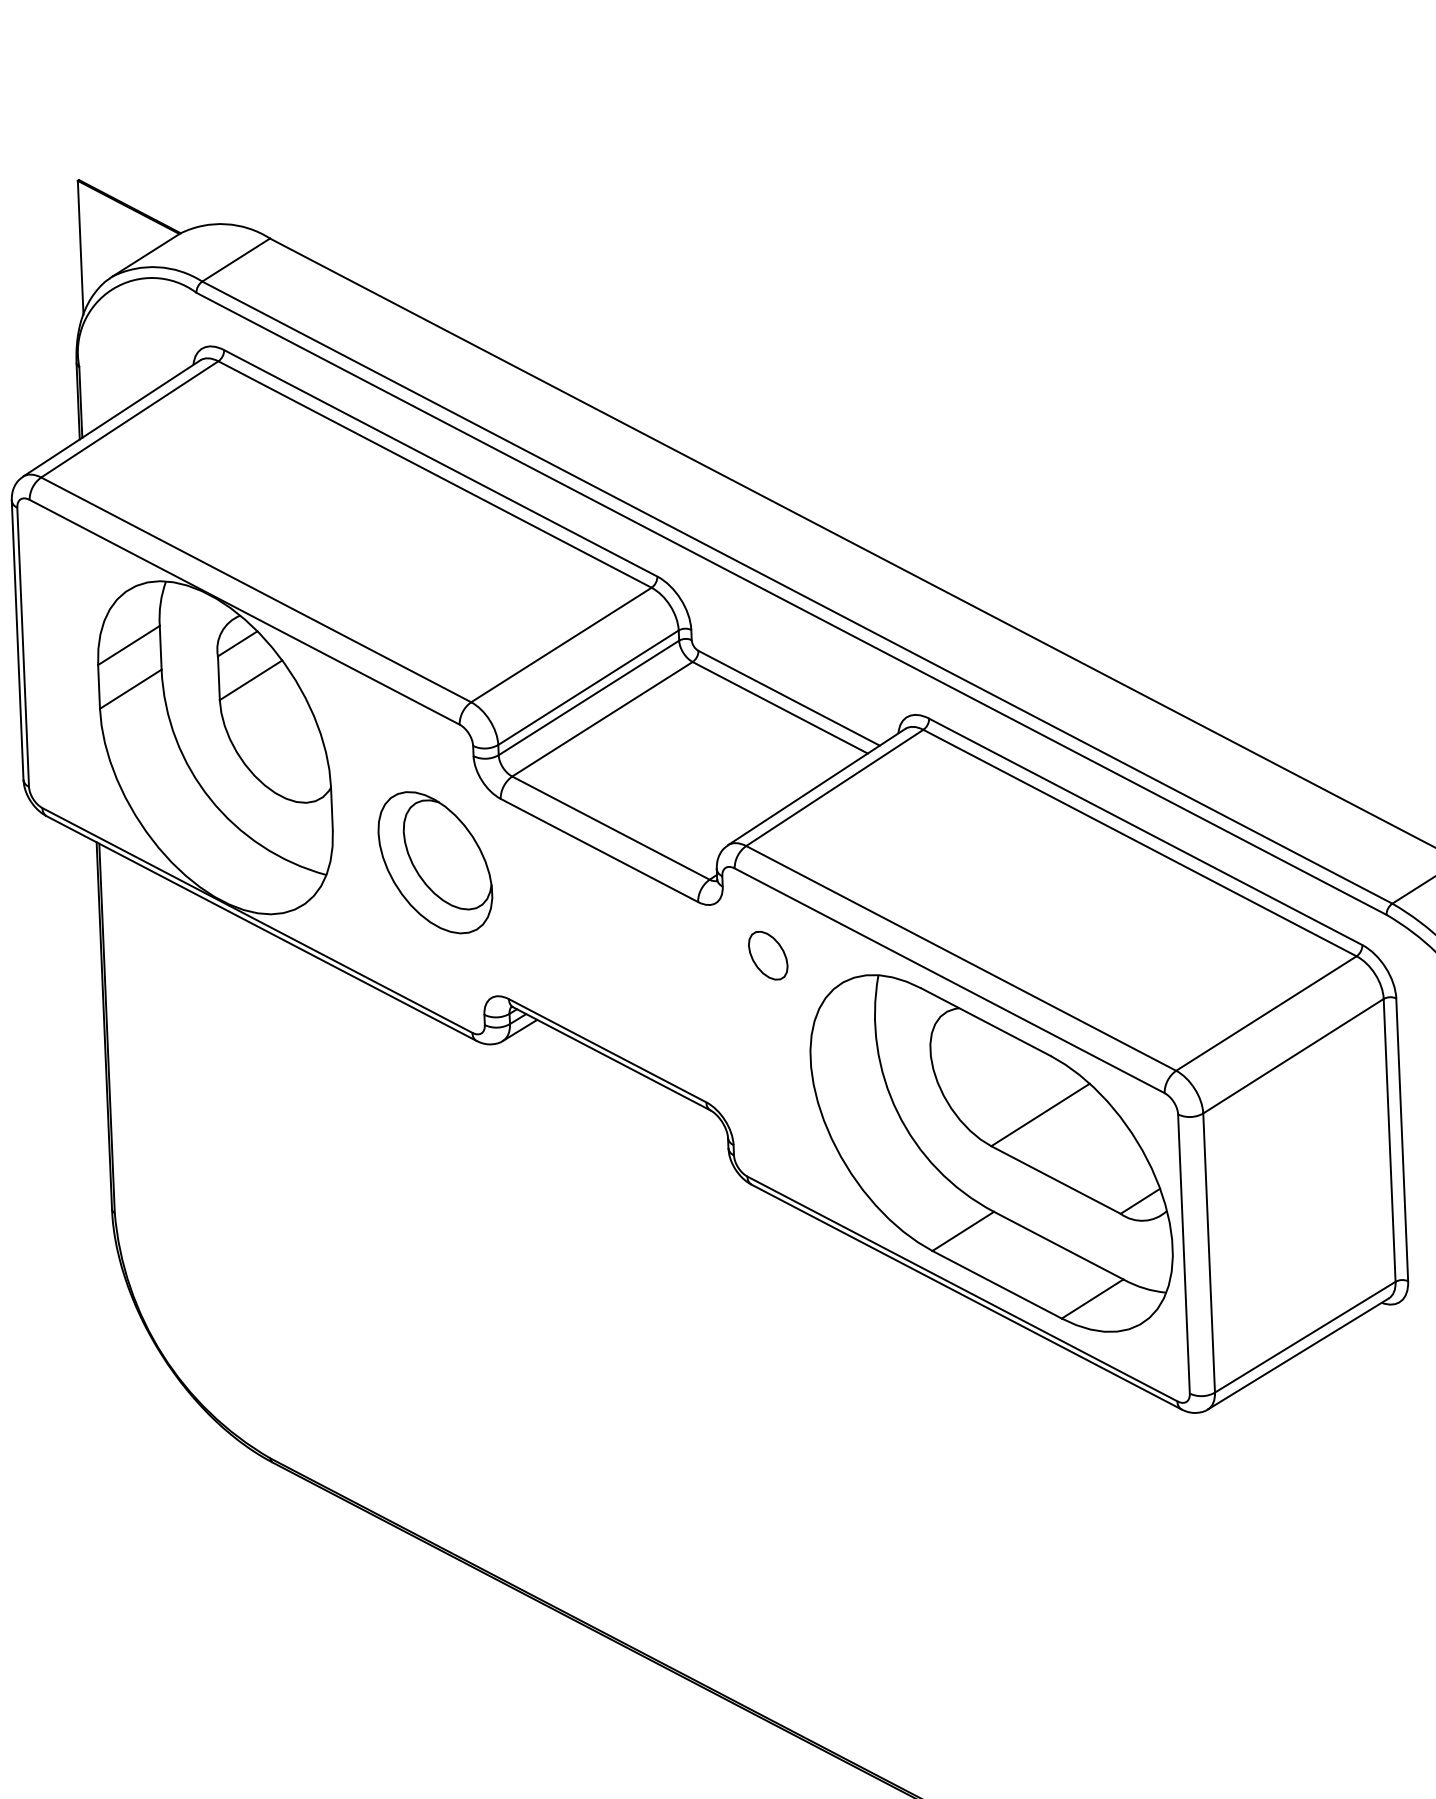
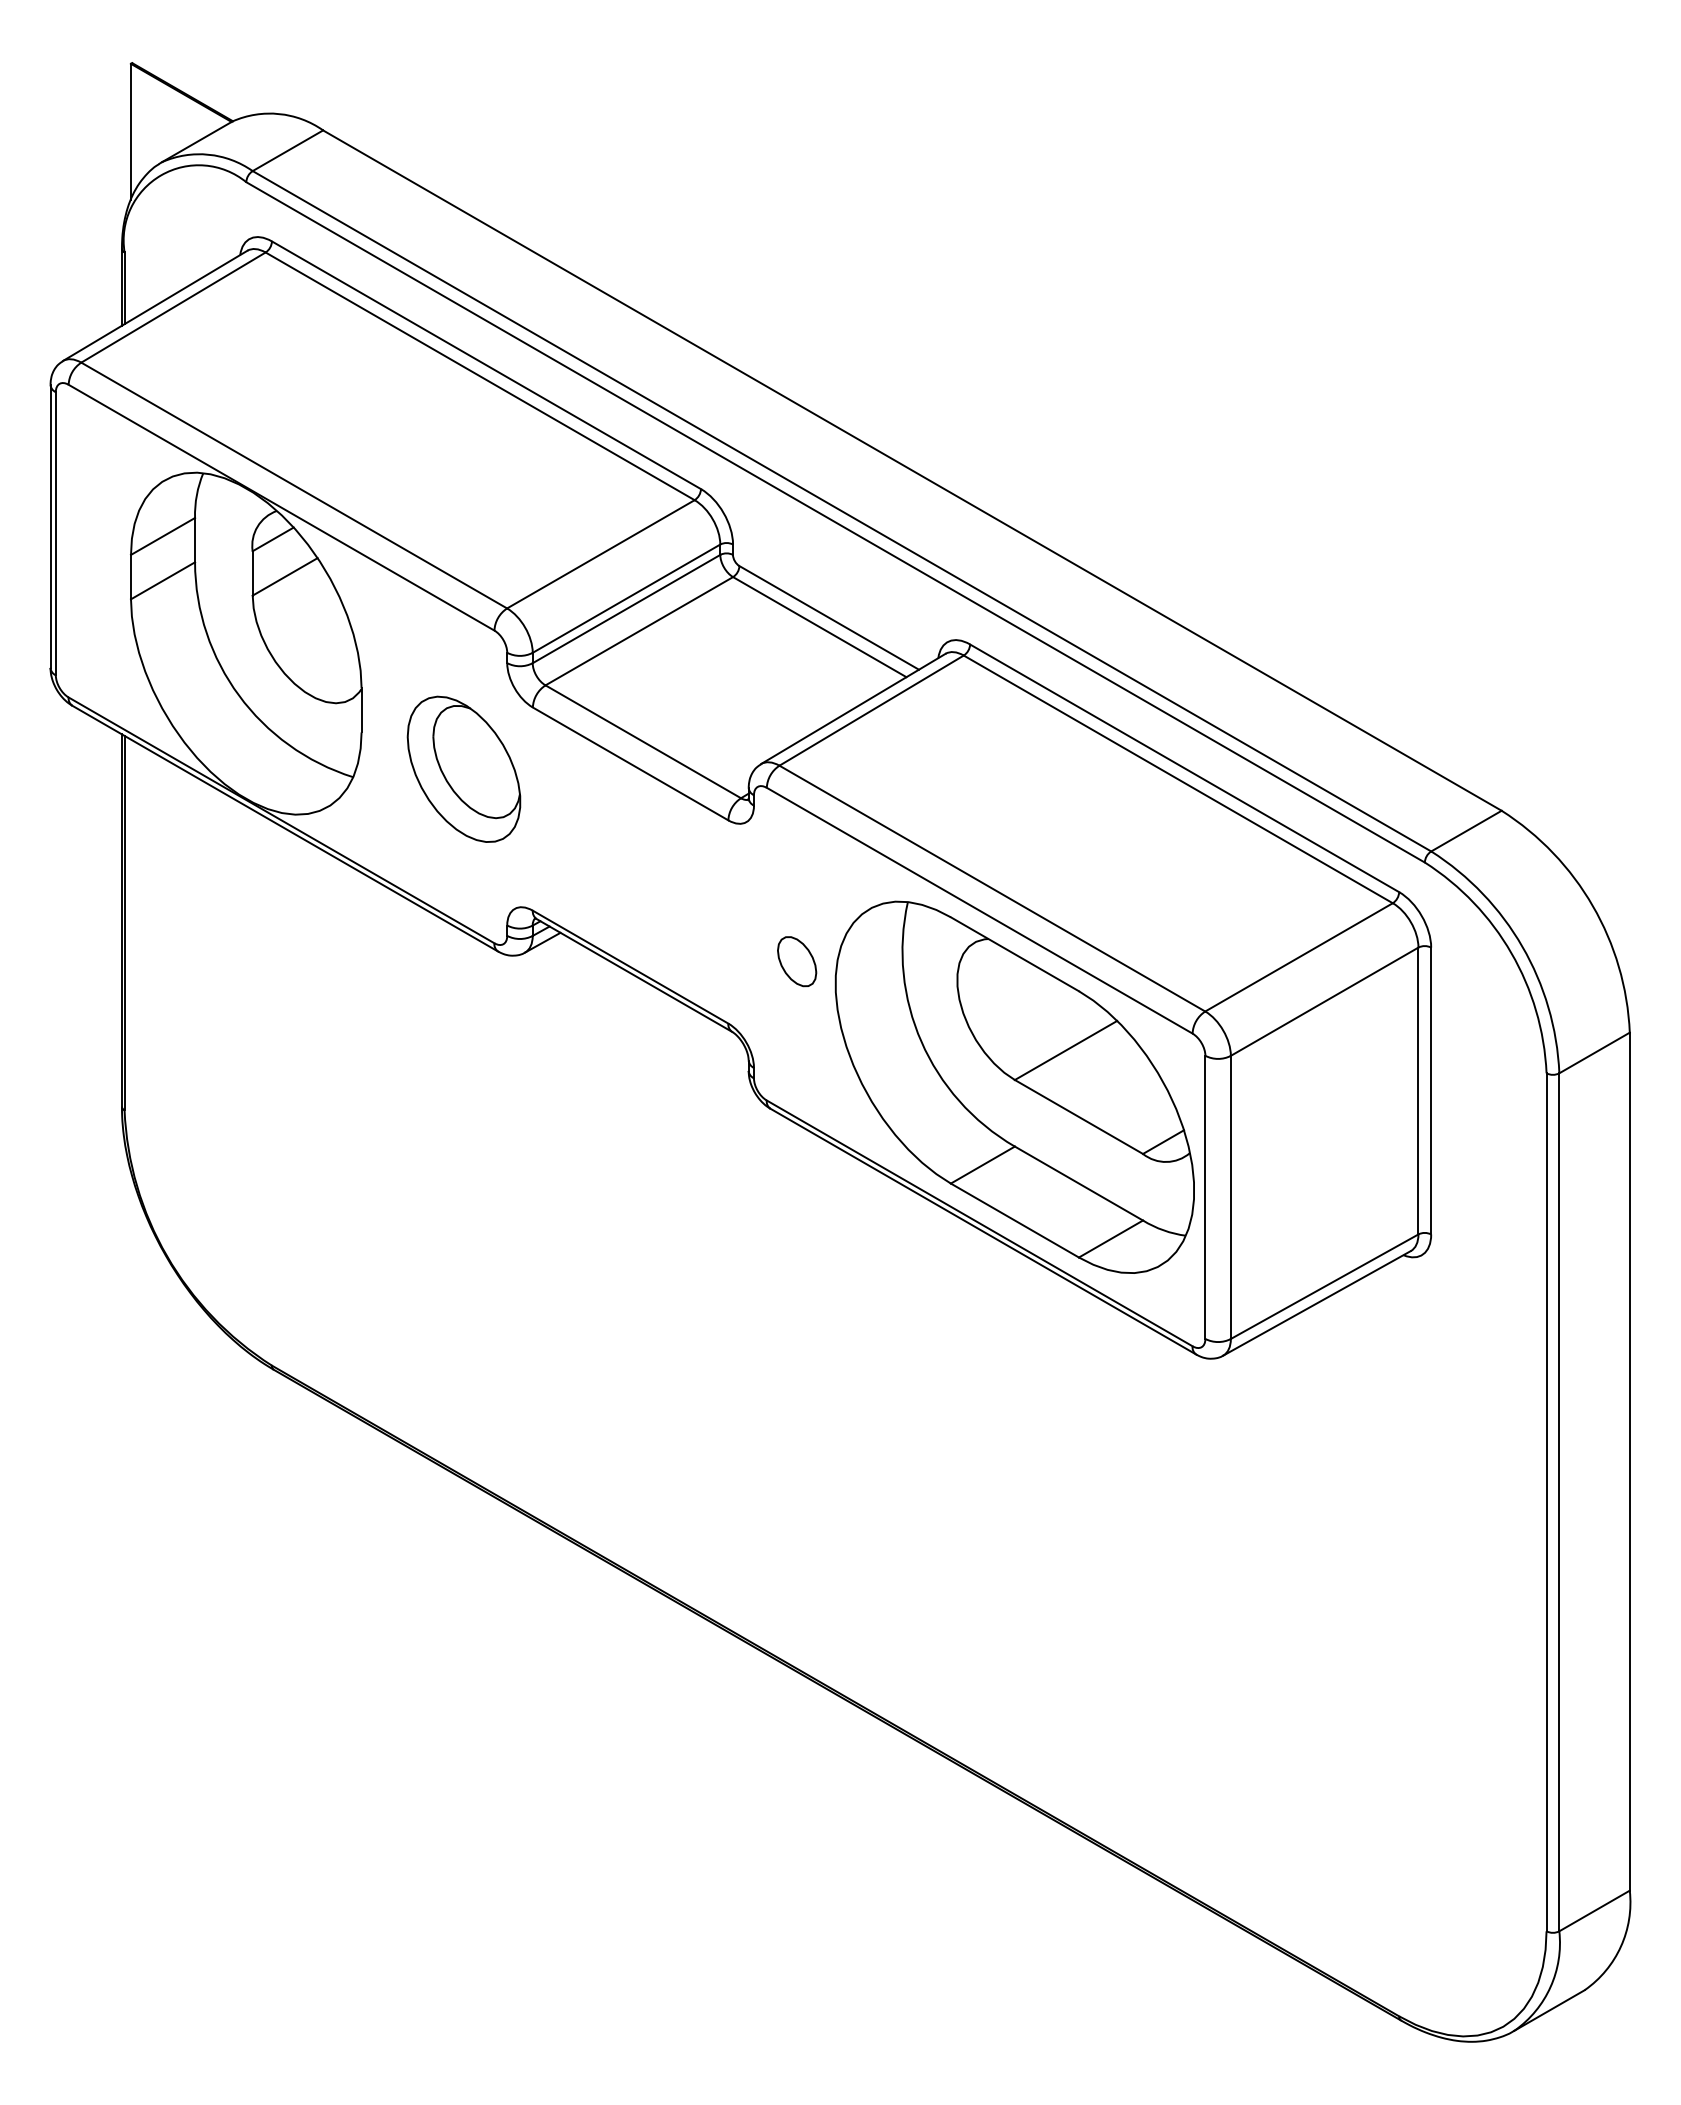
part: (768, 955) -> (797, 961), moved

